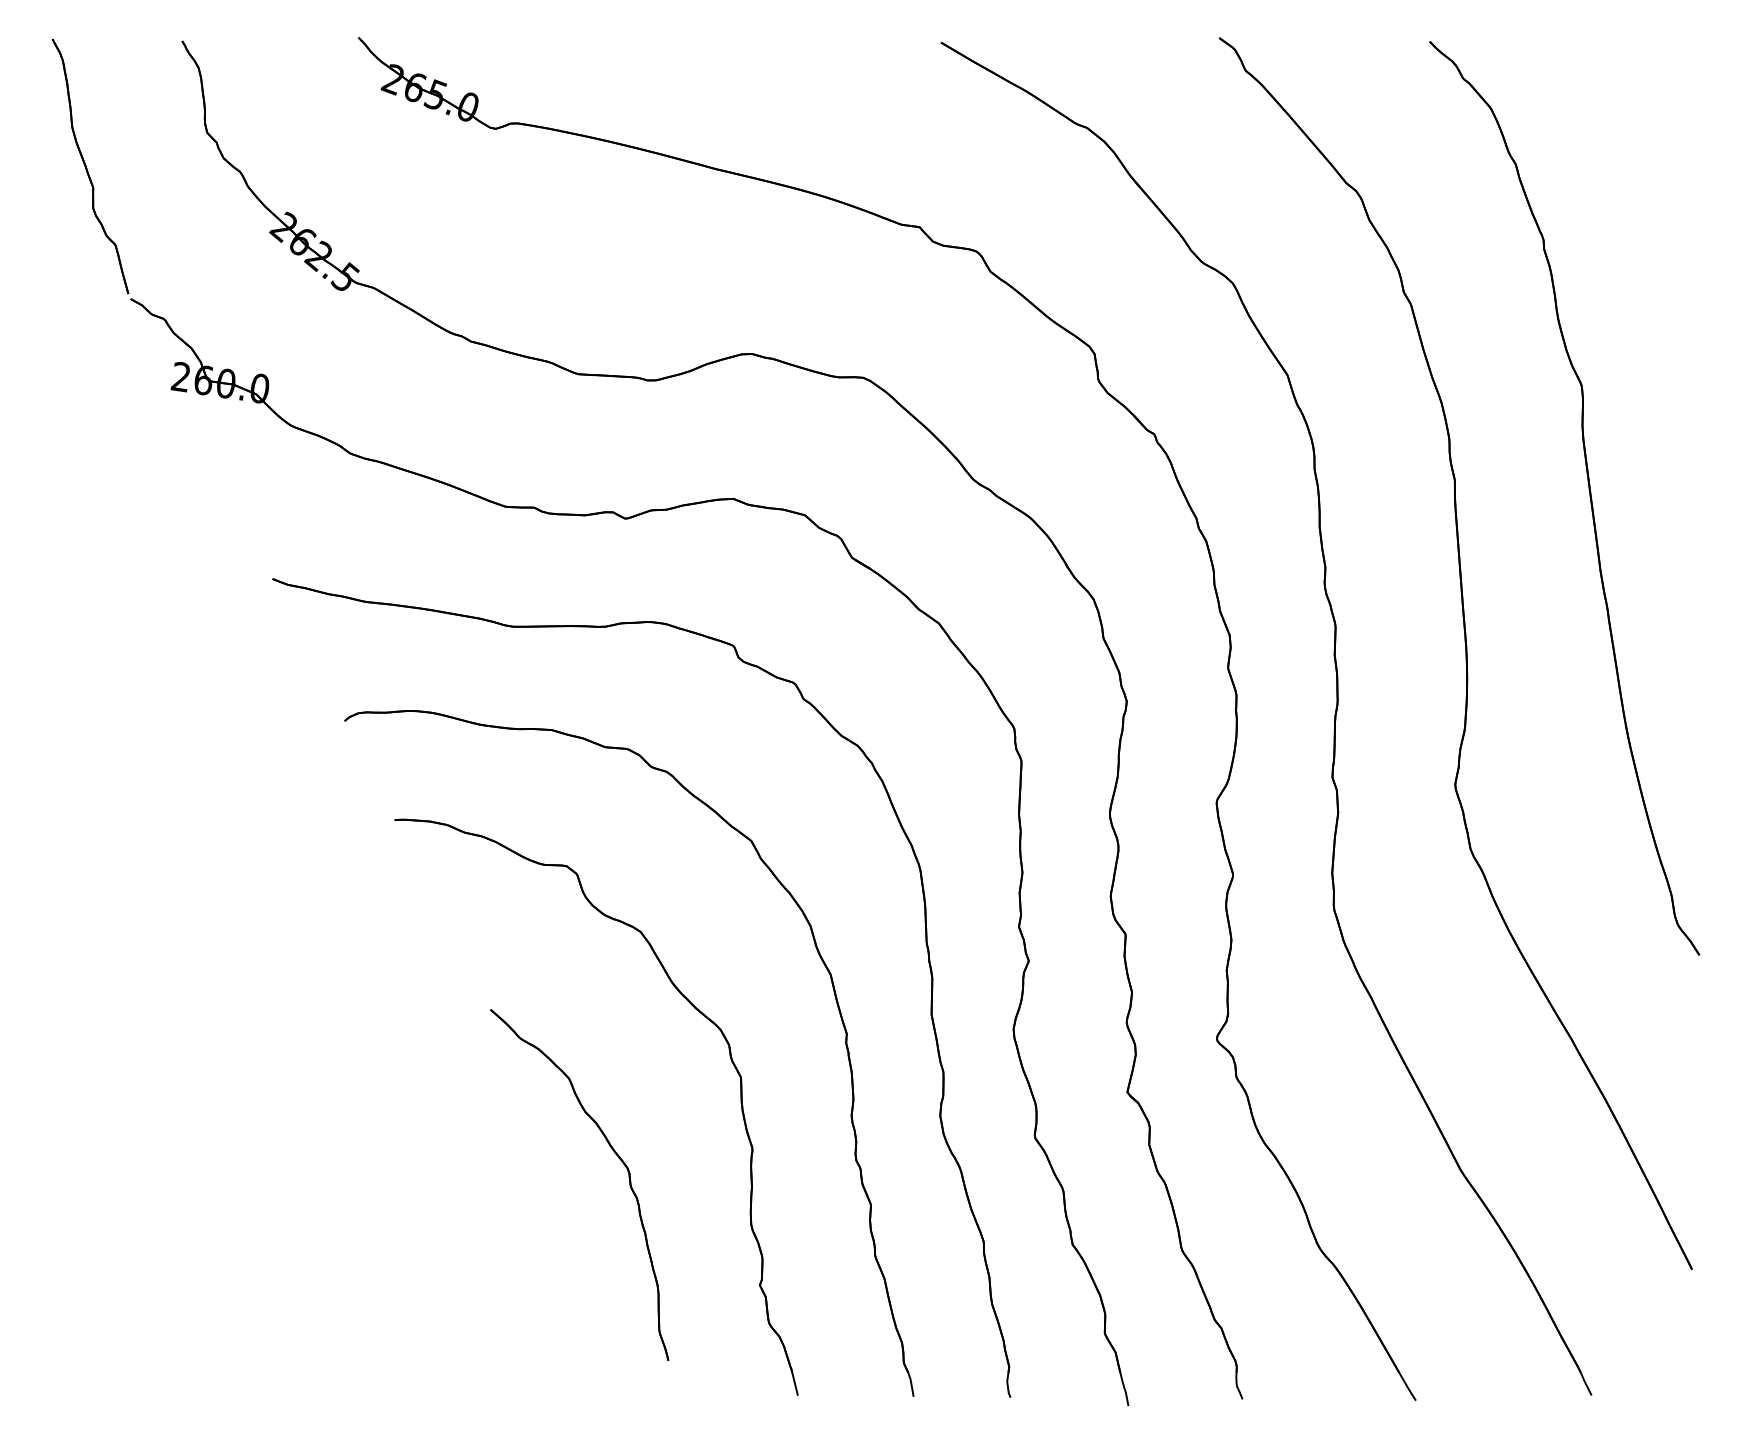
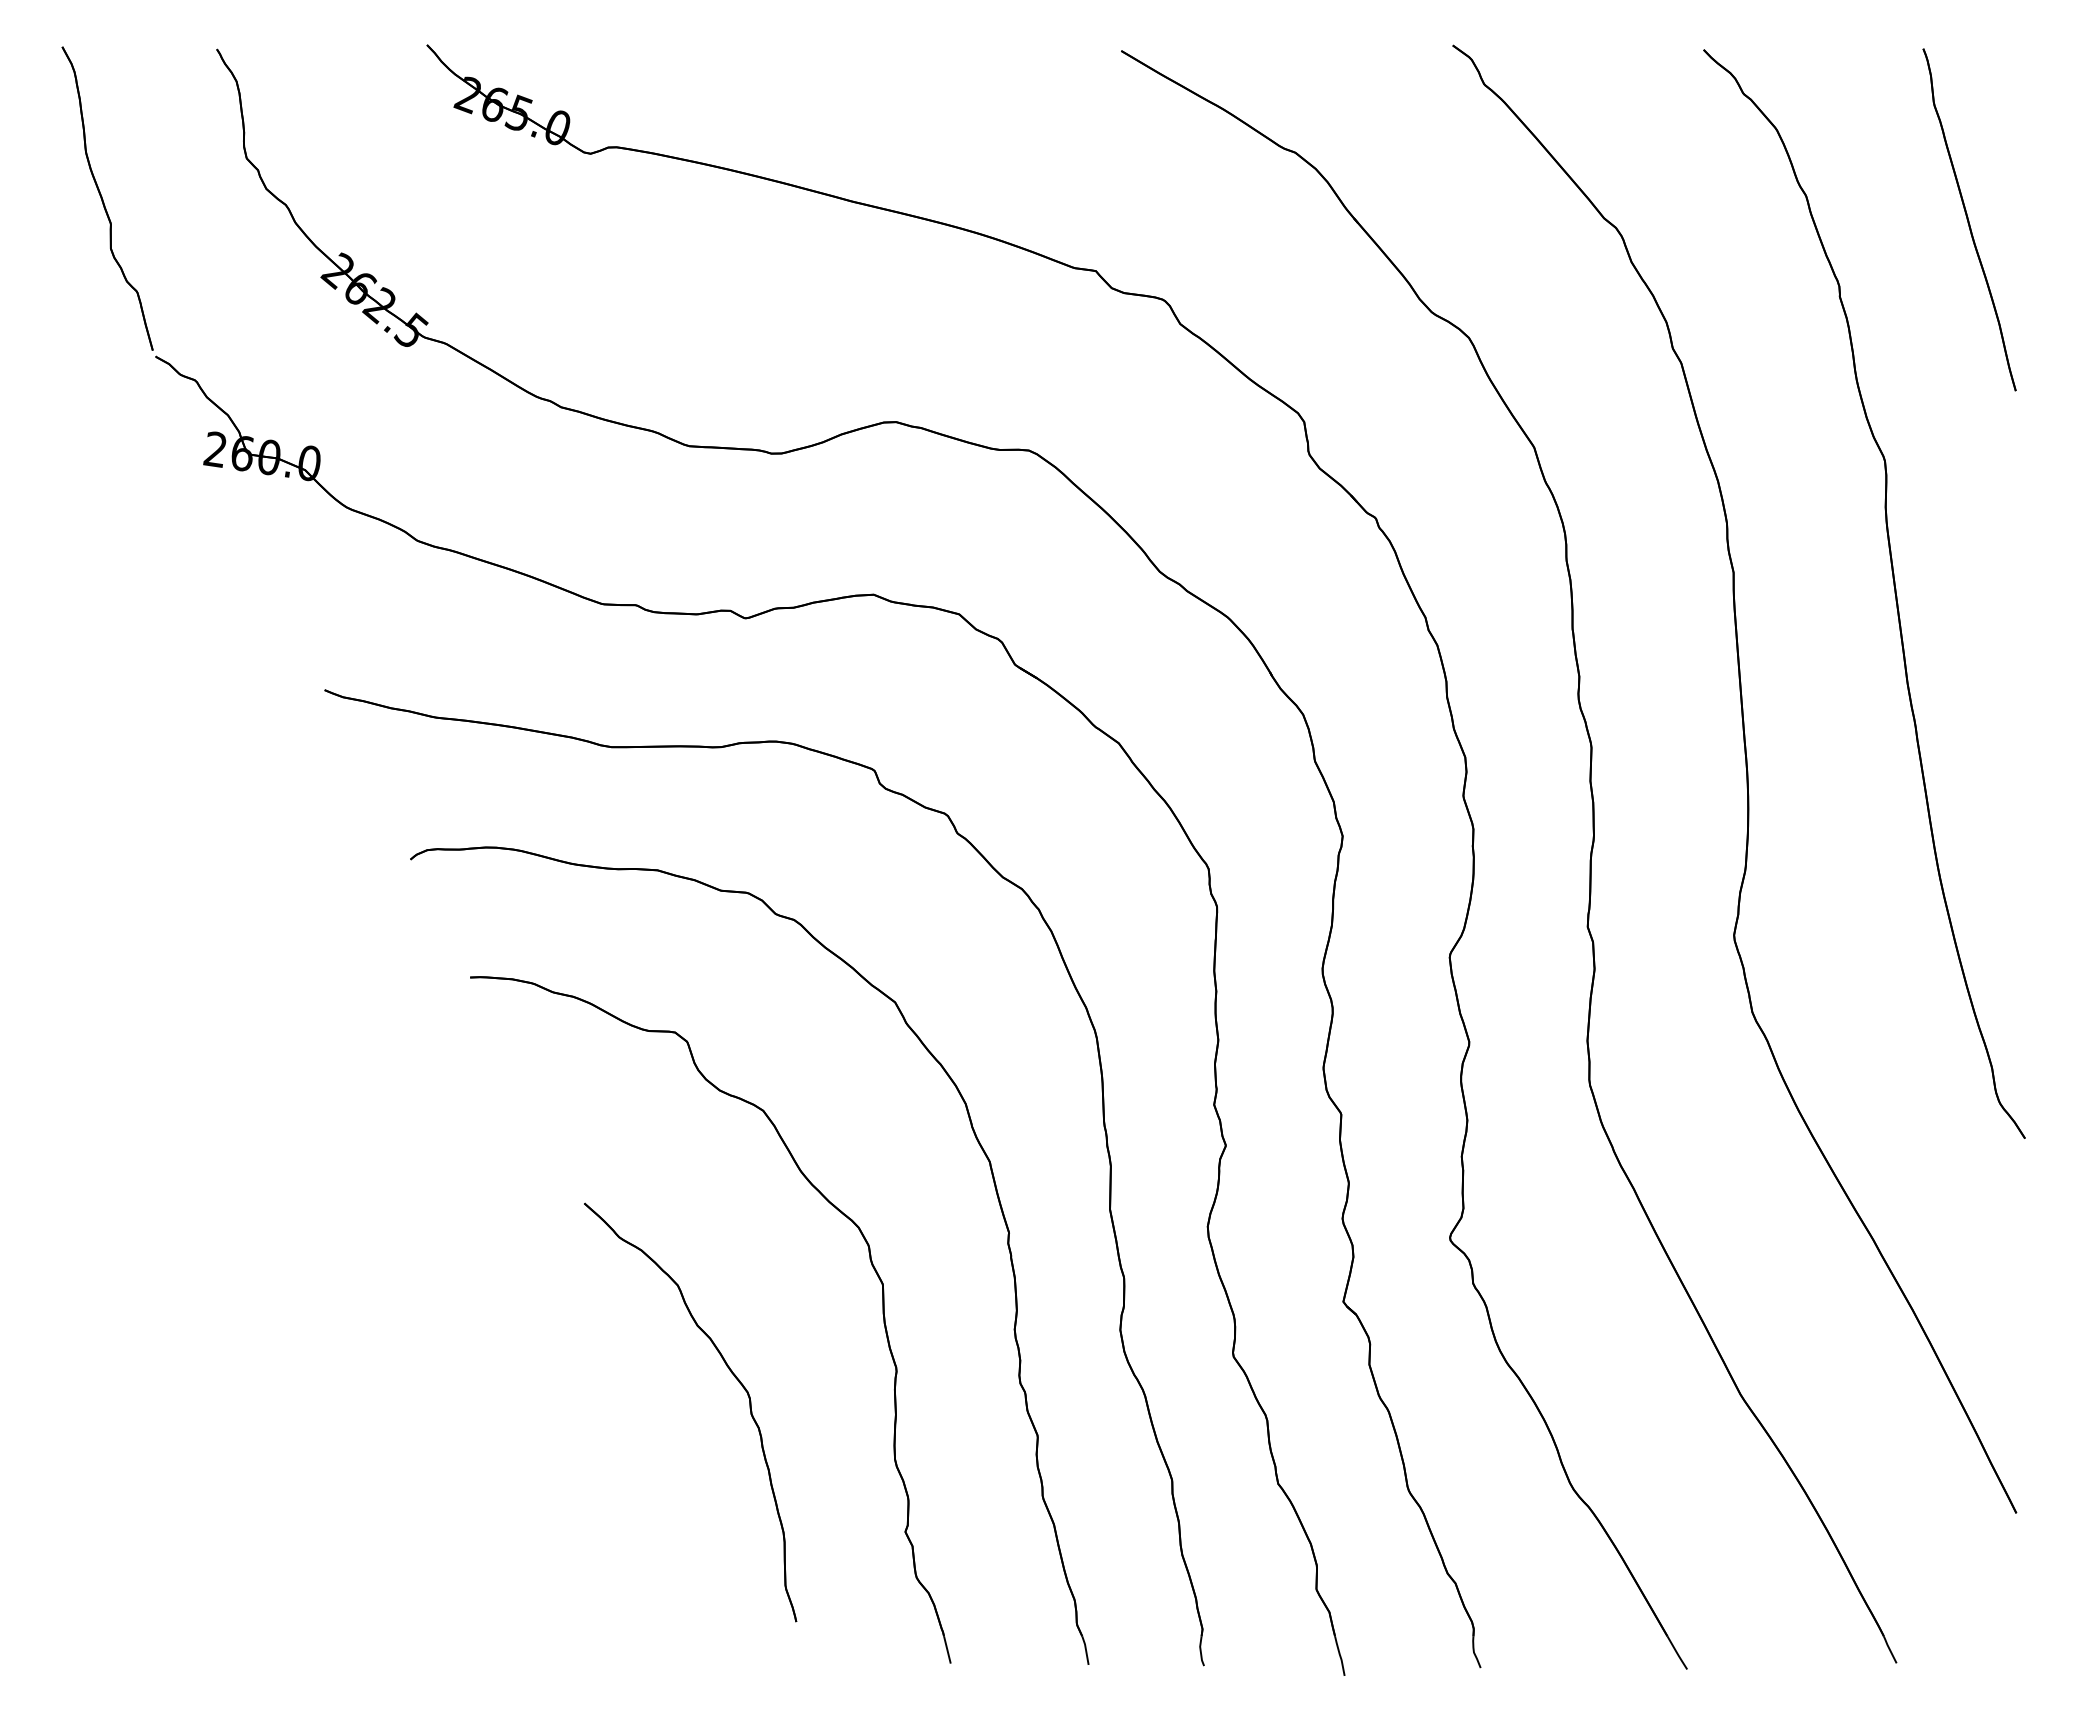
part: (1652, 183) -> (1969, 219), added

